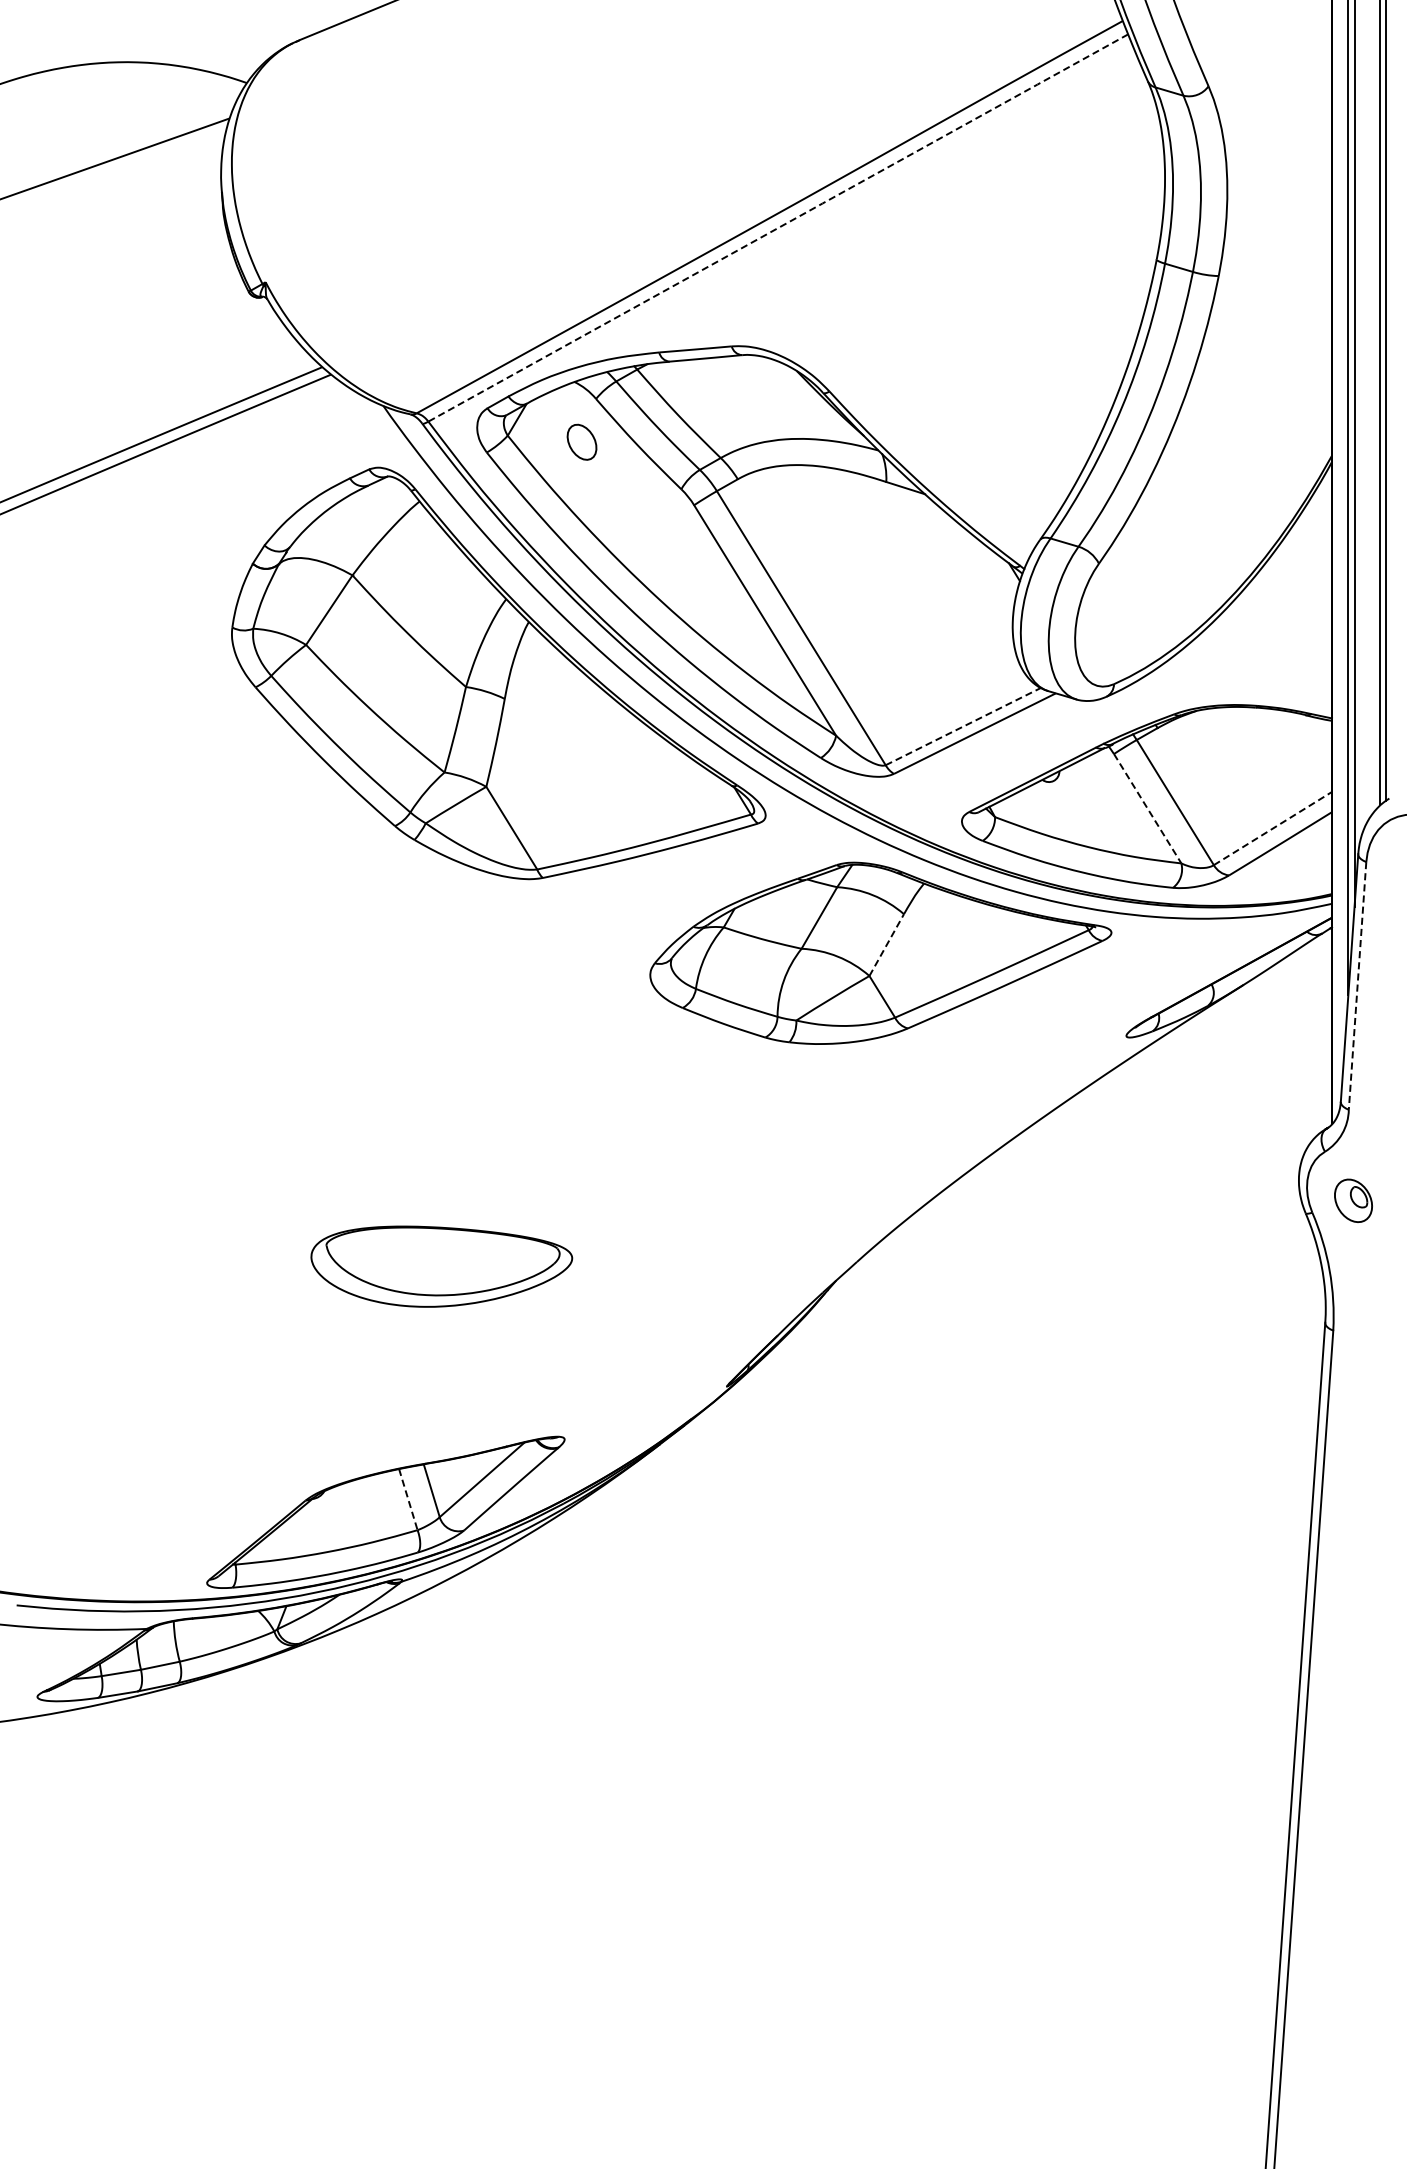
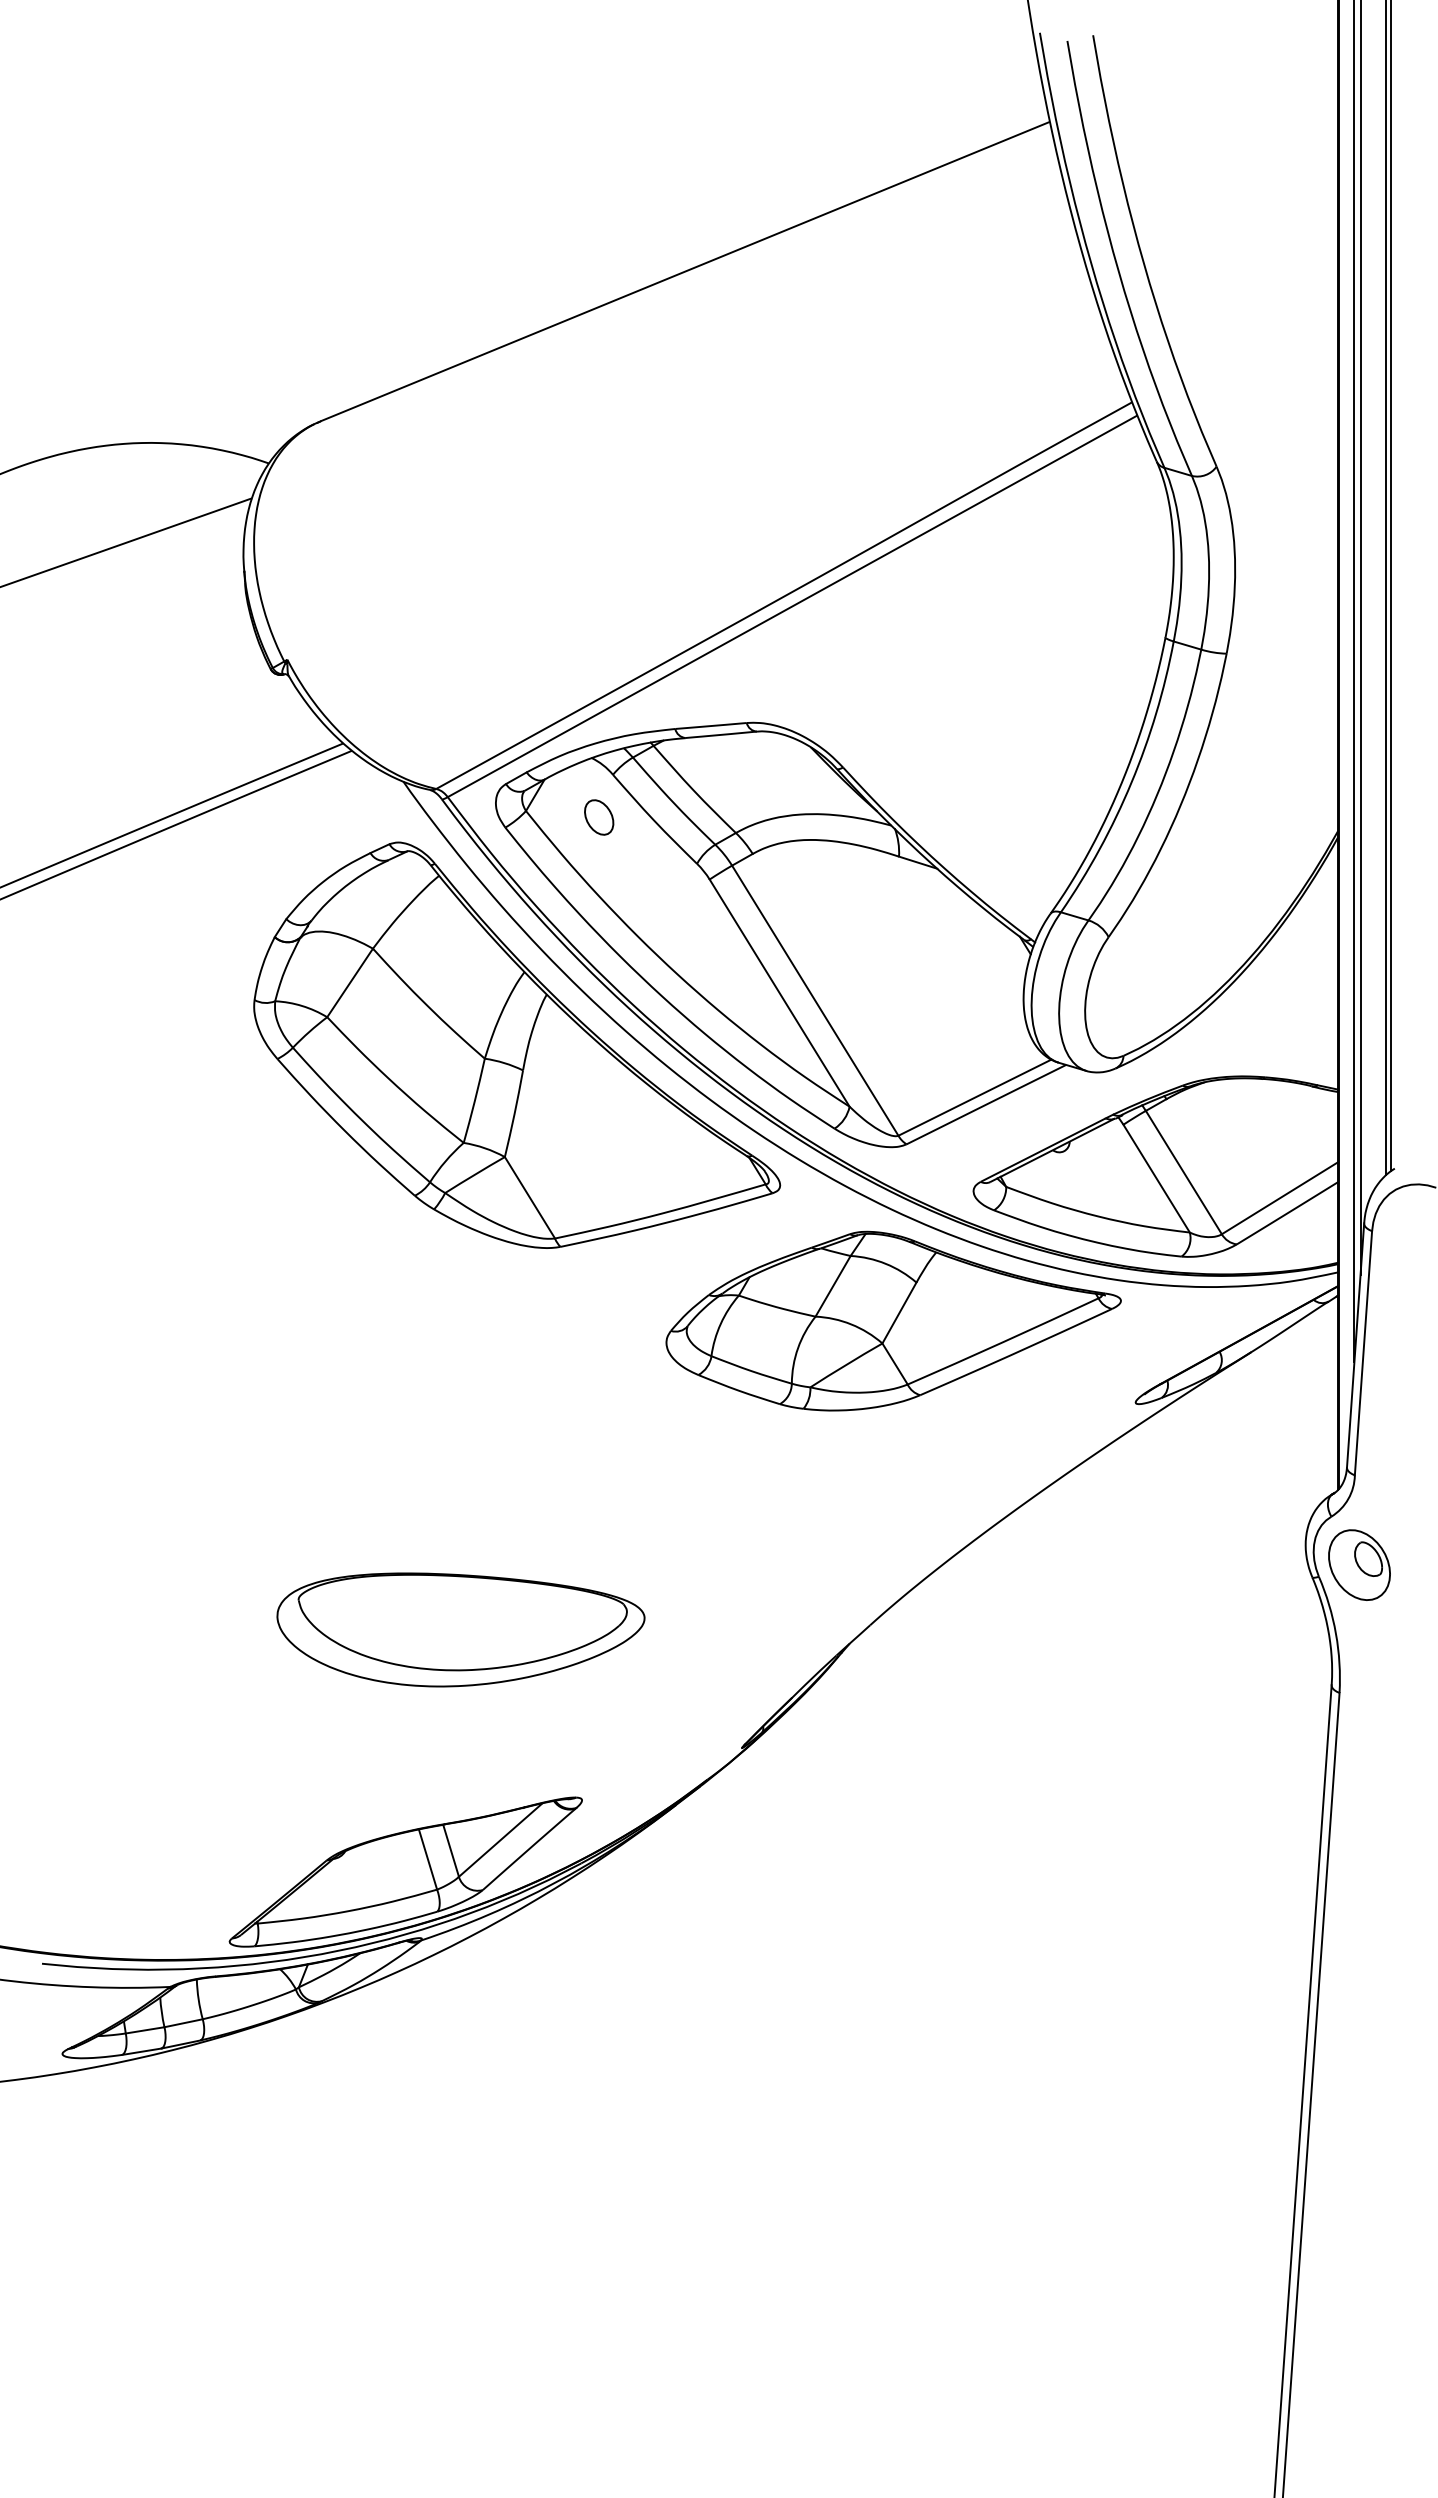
line: (780, 227) -> (794, 605), dashed -> solid
line: (963, 726) -> (975, 1097), dashed -> solid
line: (1147, 809) -> (1156, 1179), dashed -> solid
line: (1273, 827) -> (1280, 1197), dashed -> solid
line: (886, 945) -> (899, 1313), dashed -> solid
line: (1357, 986) -> (1363, 1353), dashed -> solid
part: (1353, 1200) -> (1359, 1564), size x1.67
part: (441, 1266) -> (460, 1629), size x1.43
line: (408, 1500) -> (428, 1860), dashed -> solid

